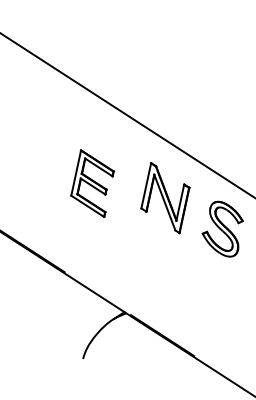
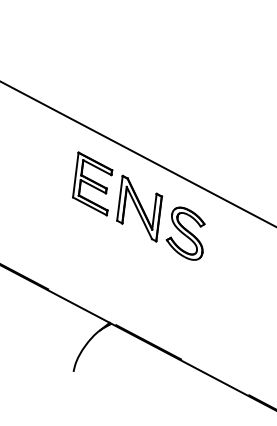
part: (92, 183) -> (92, 183), moved
part: (222, 228) -> (185, 233), moved

